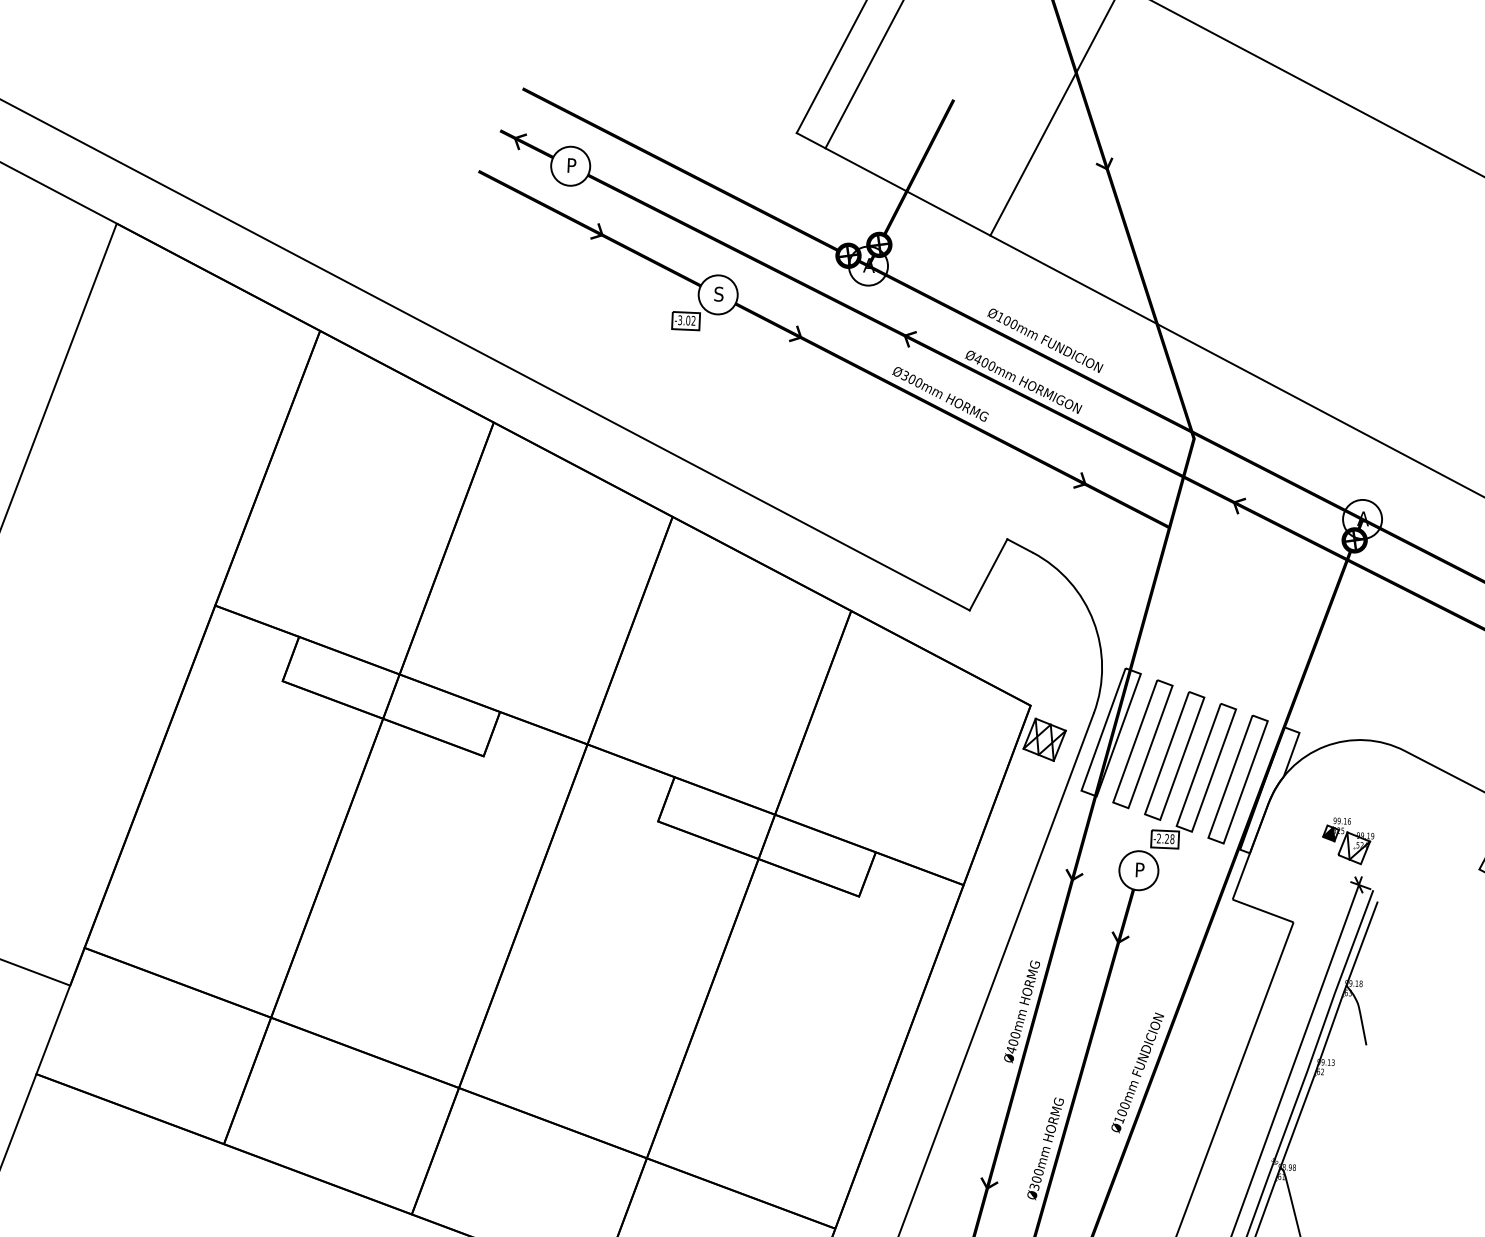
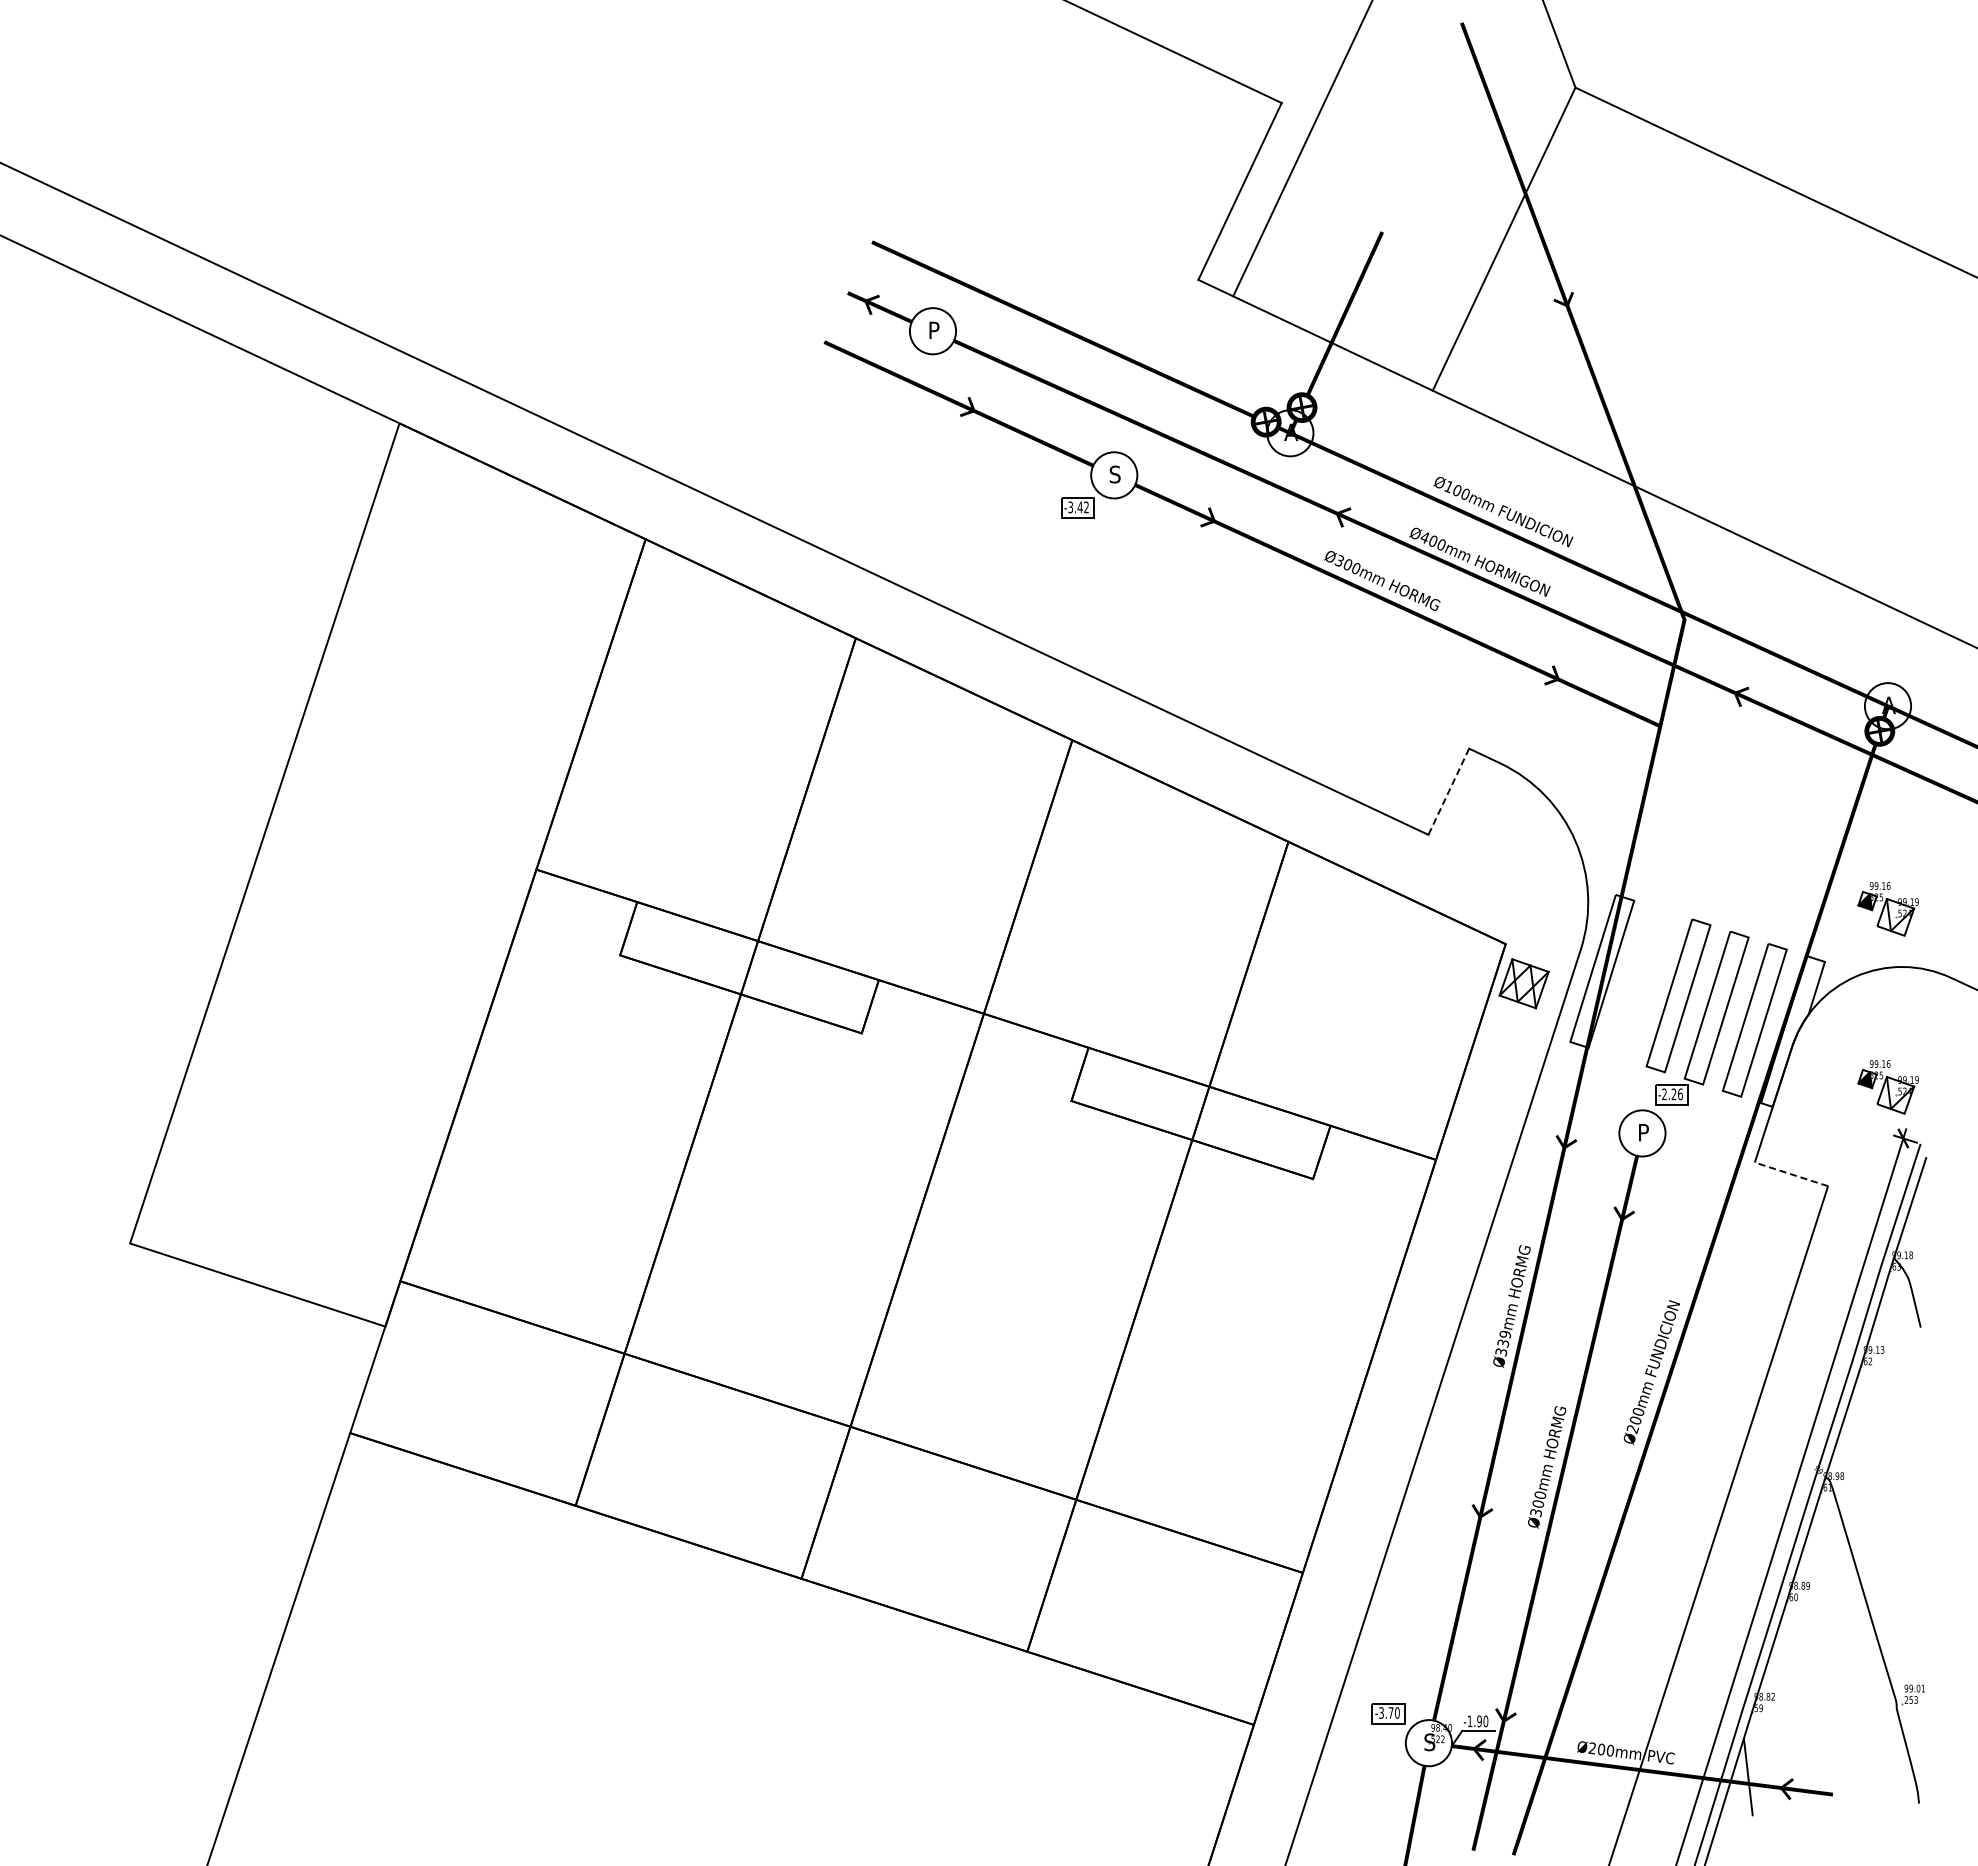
text: (687, 320) -> (1079, 507), -3.02 -> -3.42
line: (988, 574) -> (1448, 791), solid -> dashed
part: (1354, 691) -> (1887, 909), added
part: (1142, 744) -> (1640, 983), removed
text: (1172, 838) -> (1680, 1093), -2.28 -> -2.26
line: (1263, 911) -> (1791, 1174), solid -> dashed
text: (1013, 1043) -> (1503, 1344), Ø400mm -> Ø339mm
text: (1119, 1120) -> (1632, 1429), Ø100mm -> Ø200mm

